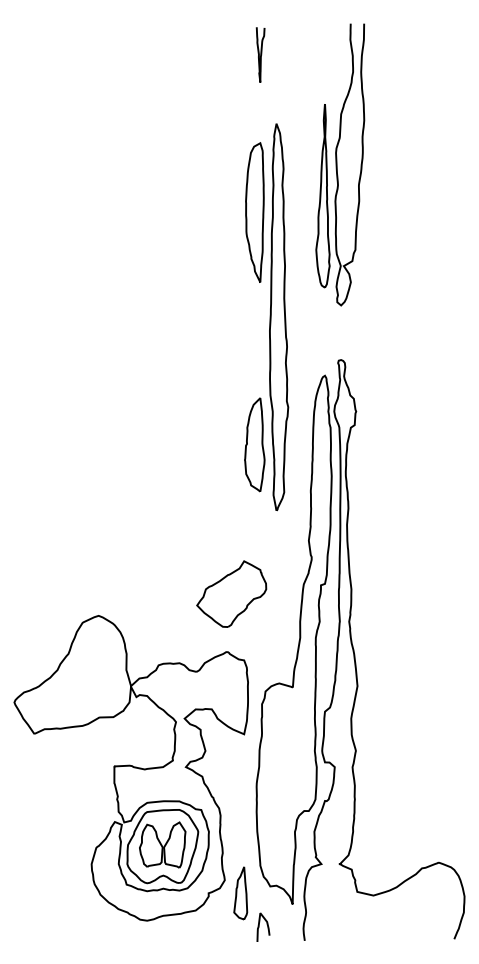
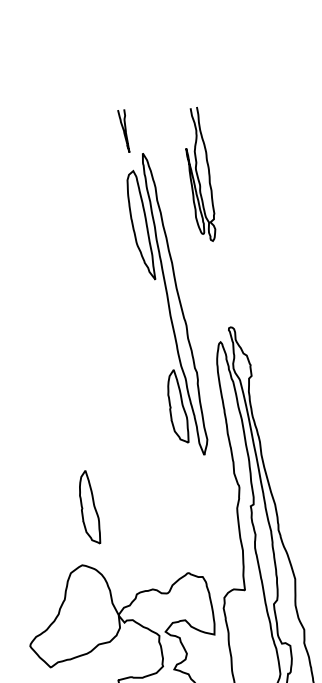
curve: (260, 54) -> (125, 130), moved
part: (340, 164) -> (199, 174), size x0.6
part: (120, 546) -> (88, 507), added
part: (231, 593) -> (182, 526), removed

